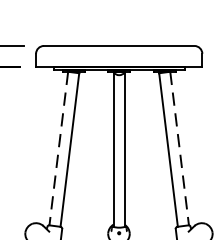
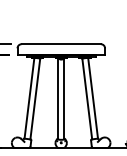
line: (58, 149) -> (29, 98), dashed -> solid
line: (180, 149) -> (93, 98), dashed -> solid

